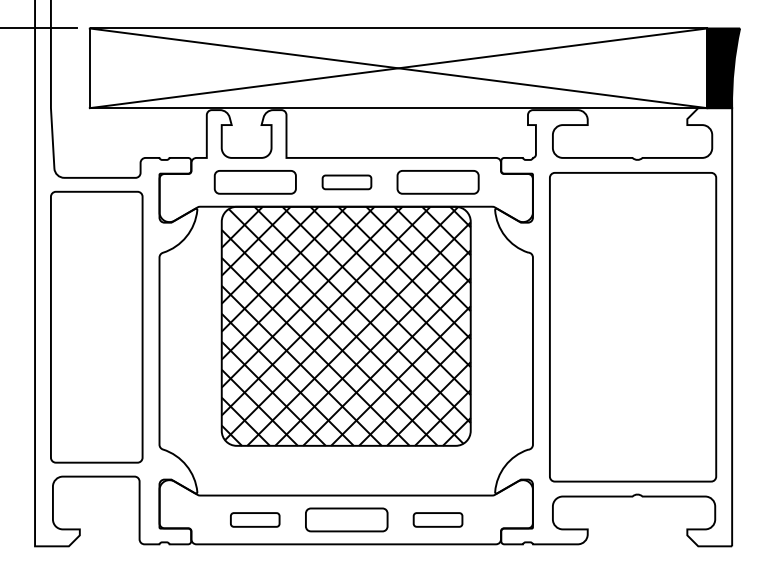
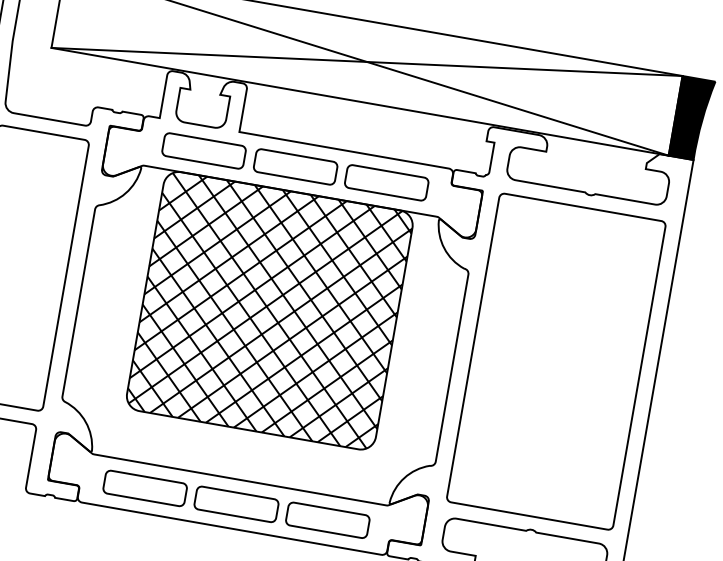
part: (346, 182) -> (295, 167), size x1.67
part: (254, 519) -> (144, 487), size x1.67
part: (437, 519) -> (327, 519), size x1.67

